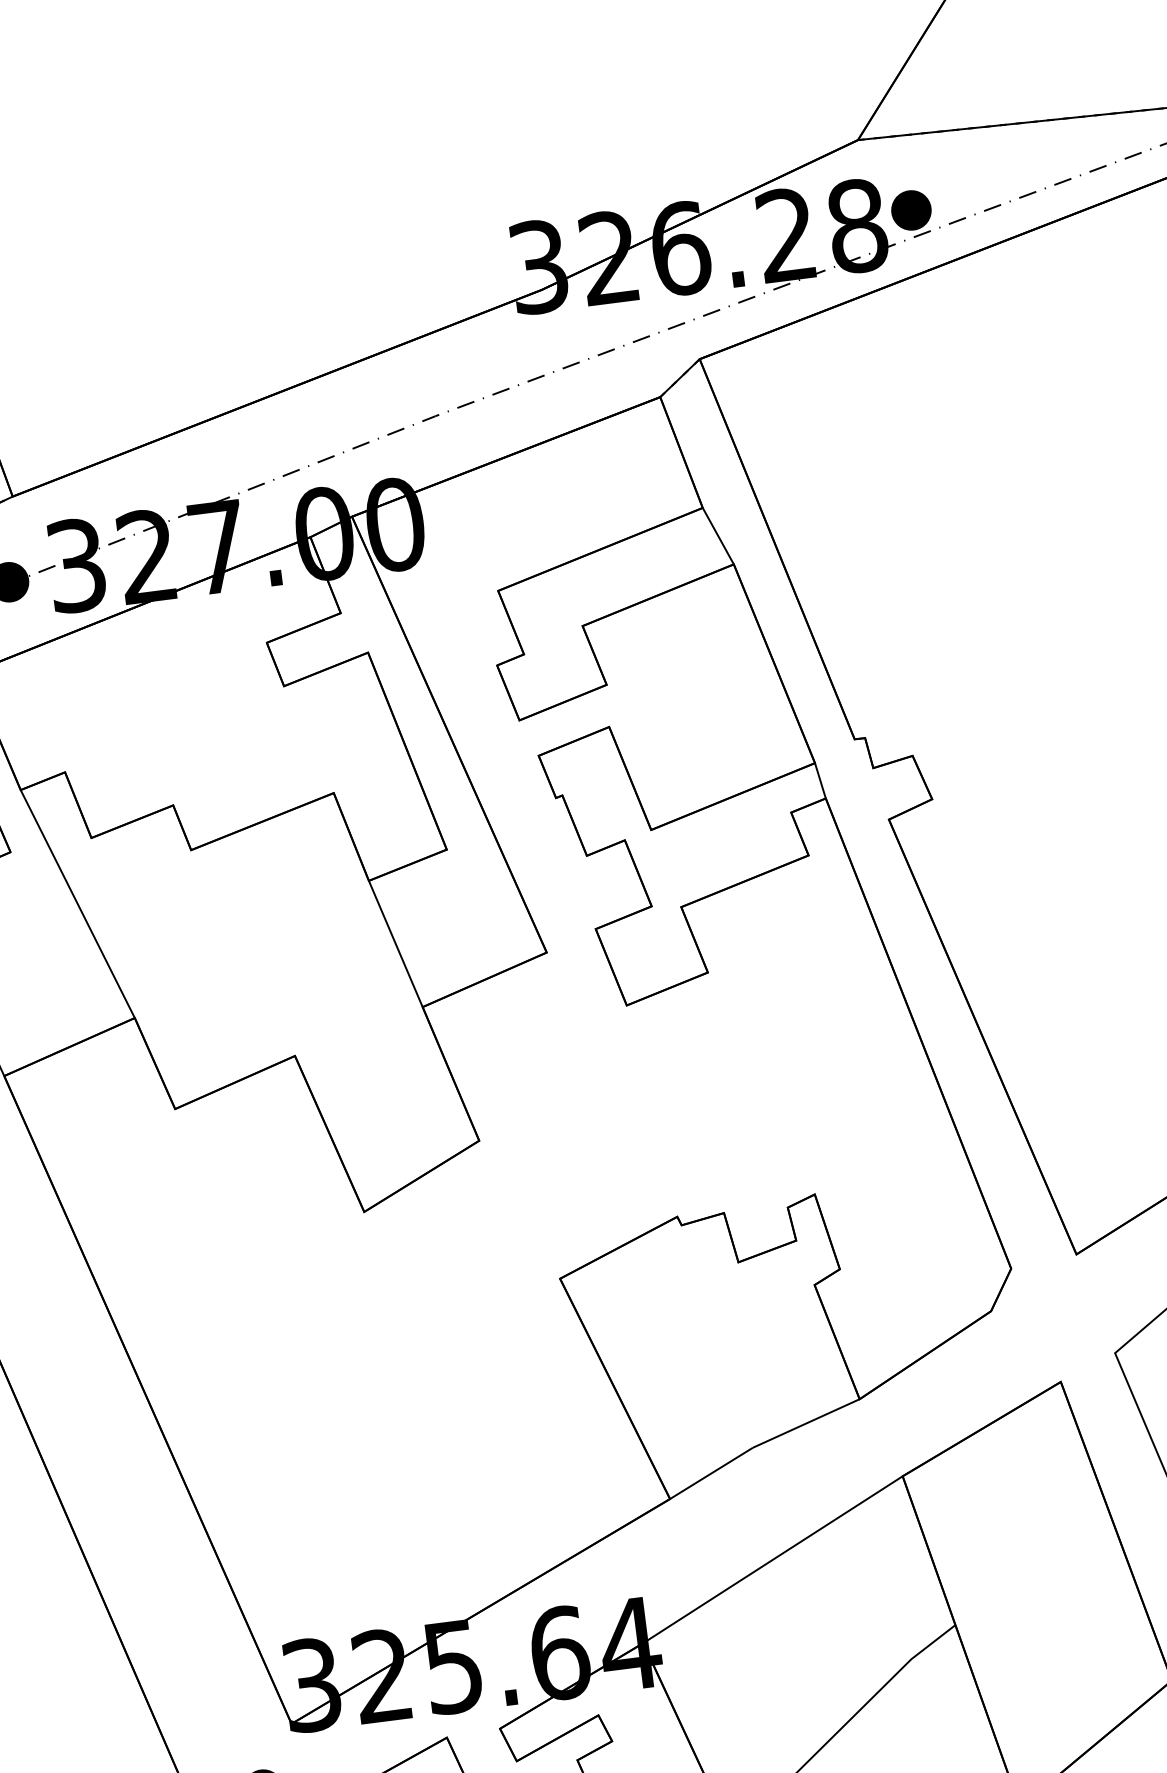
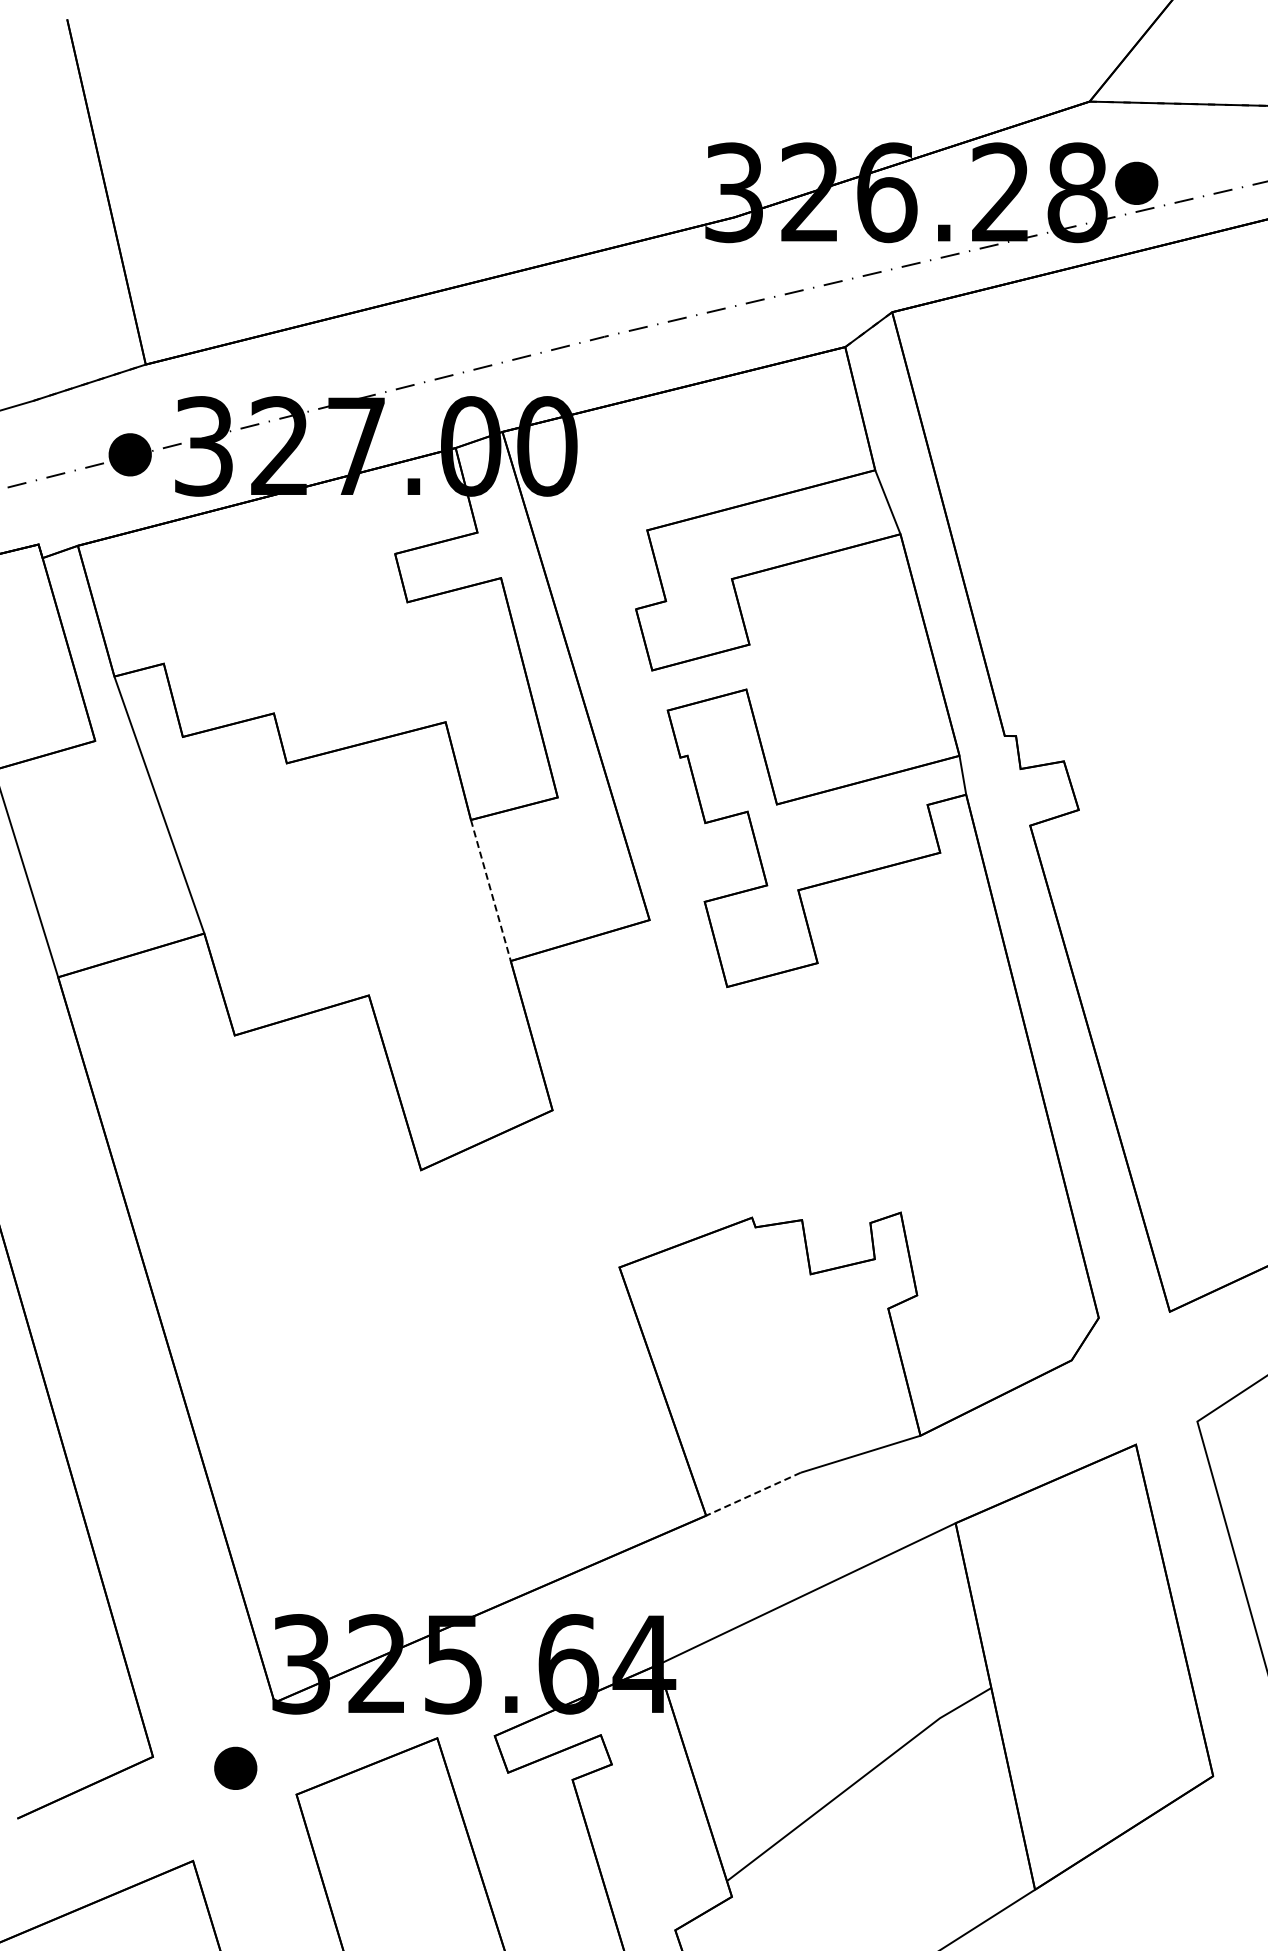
line: (396, 944) -> (491, 891), solid -> dashed
line: (711, 1473) -> (753, 1494), solid -> dashed

